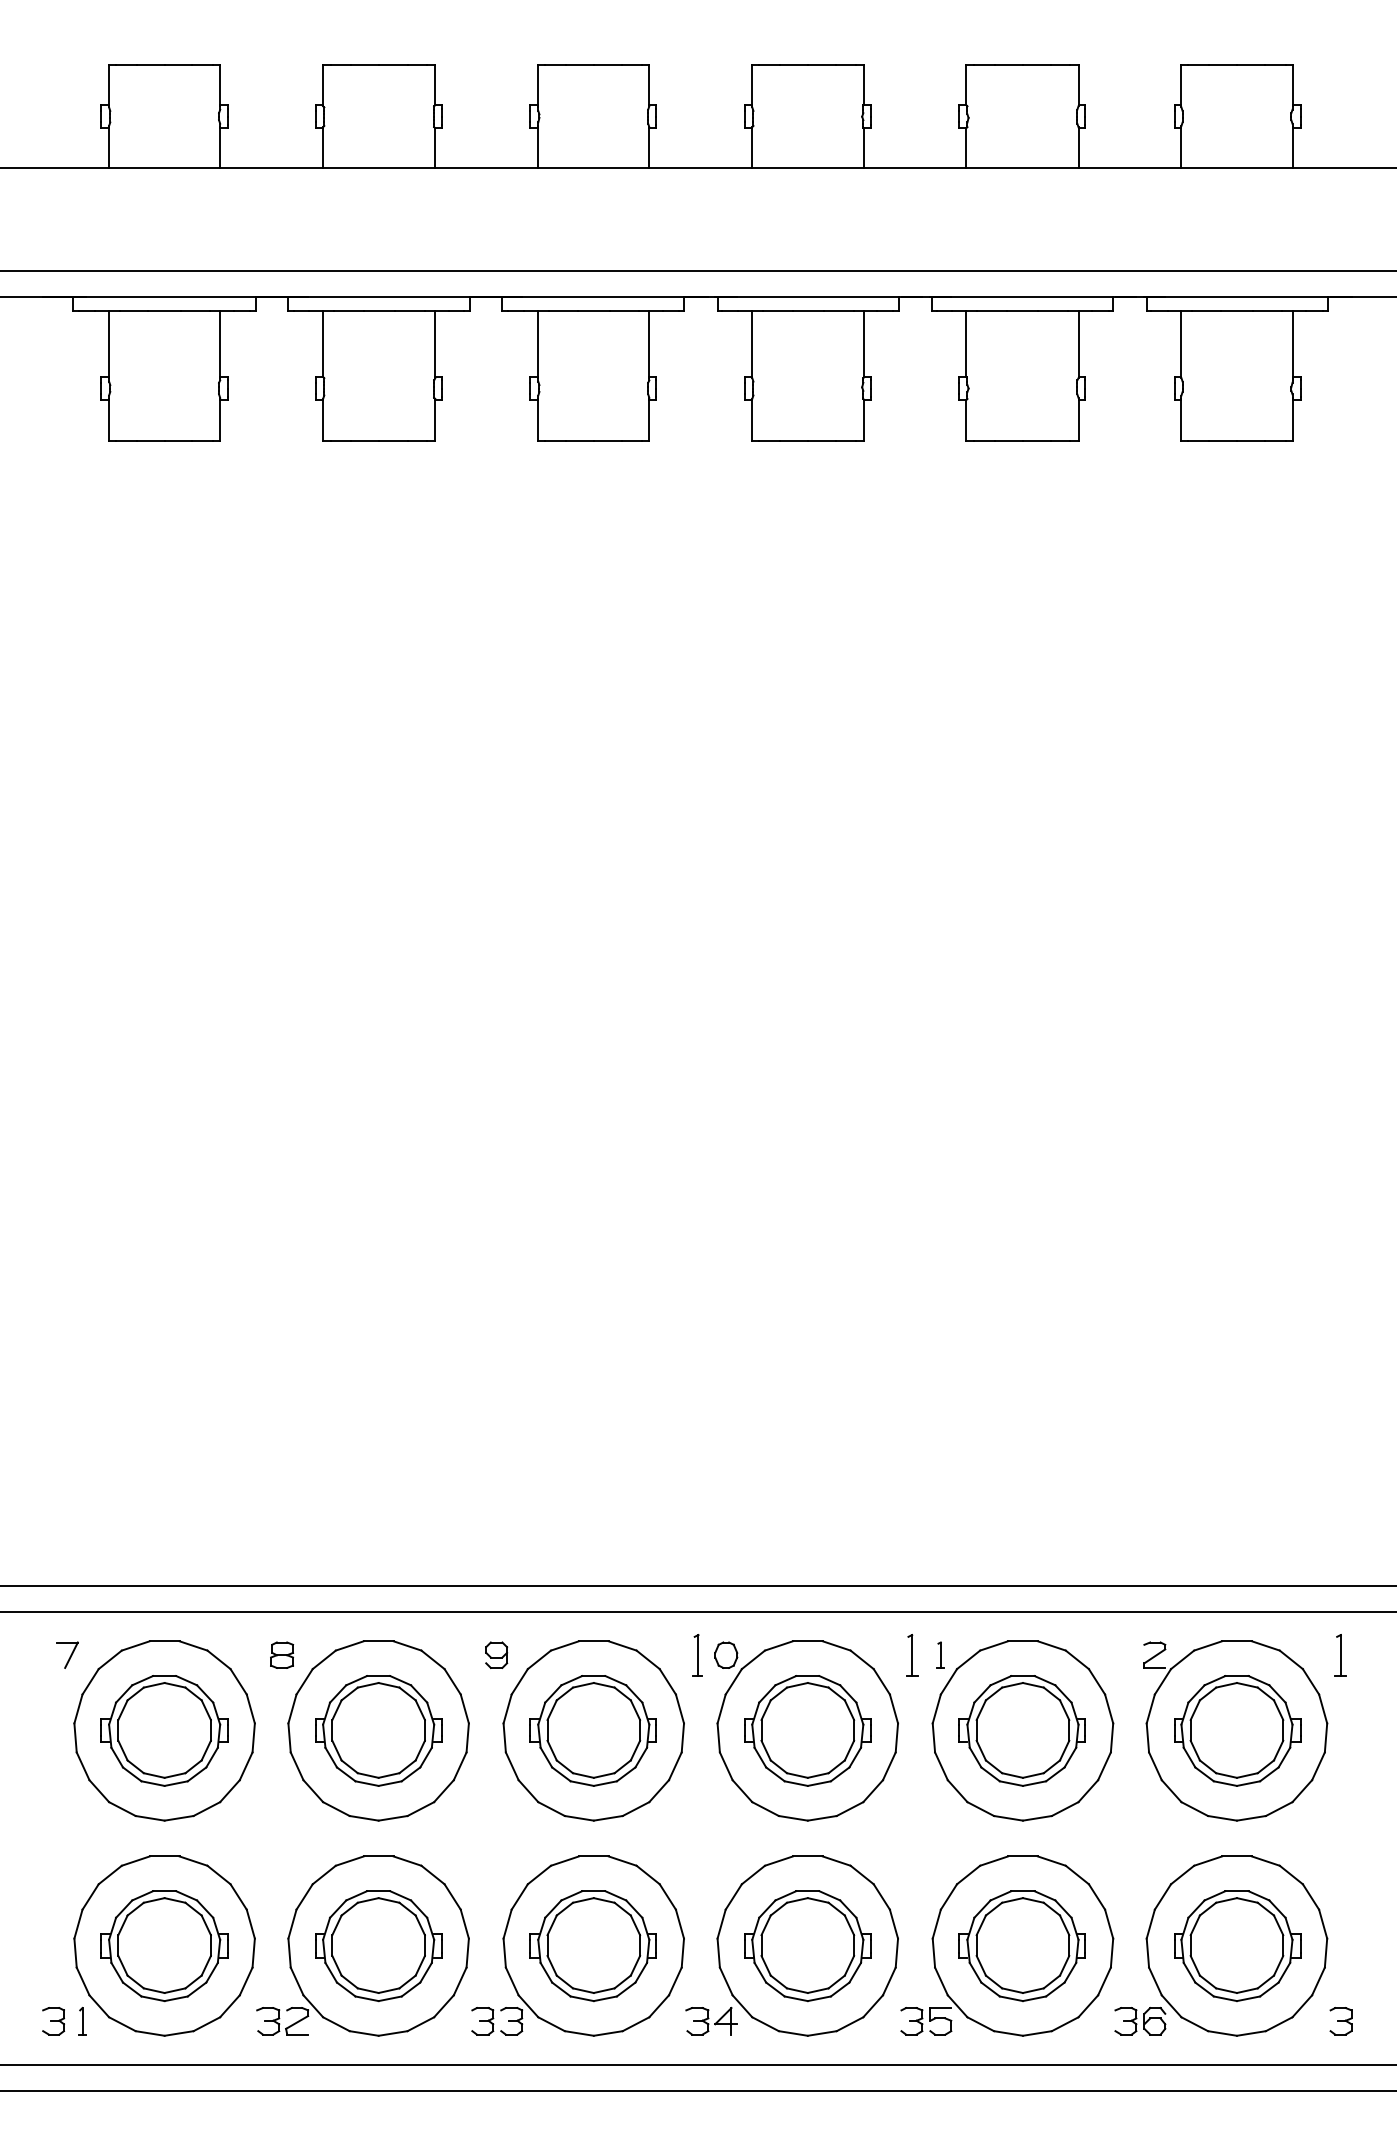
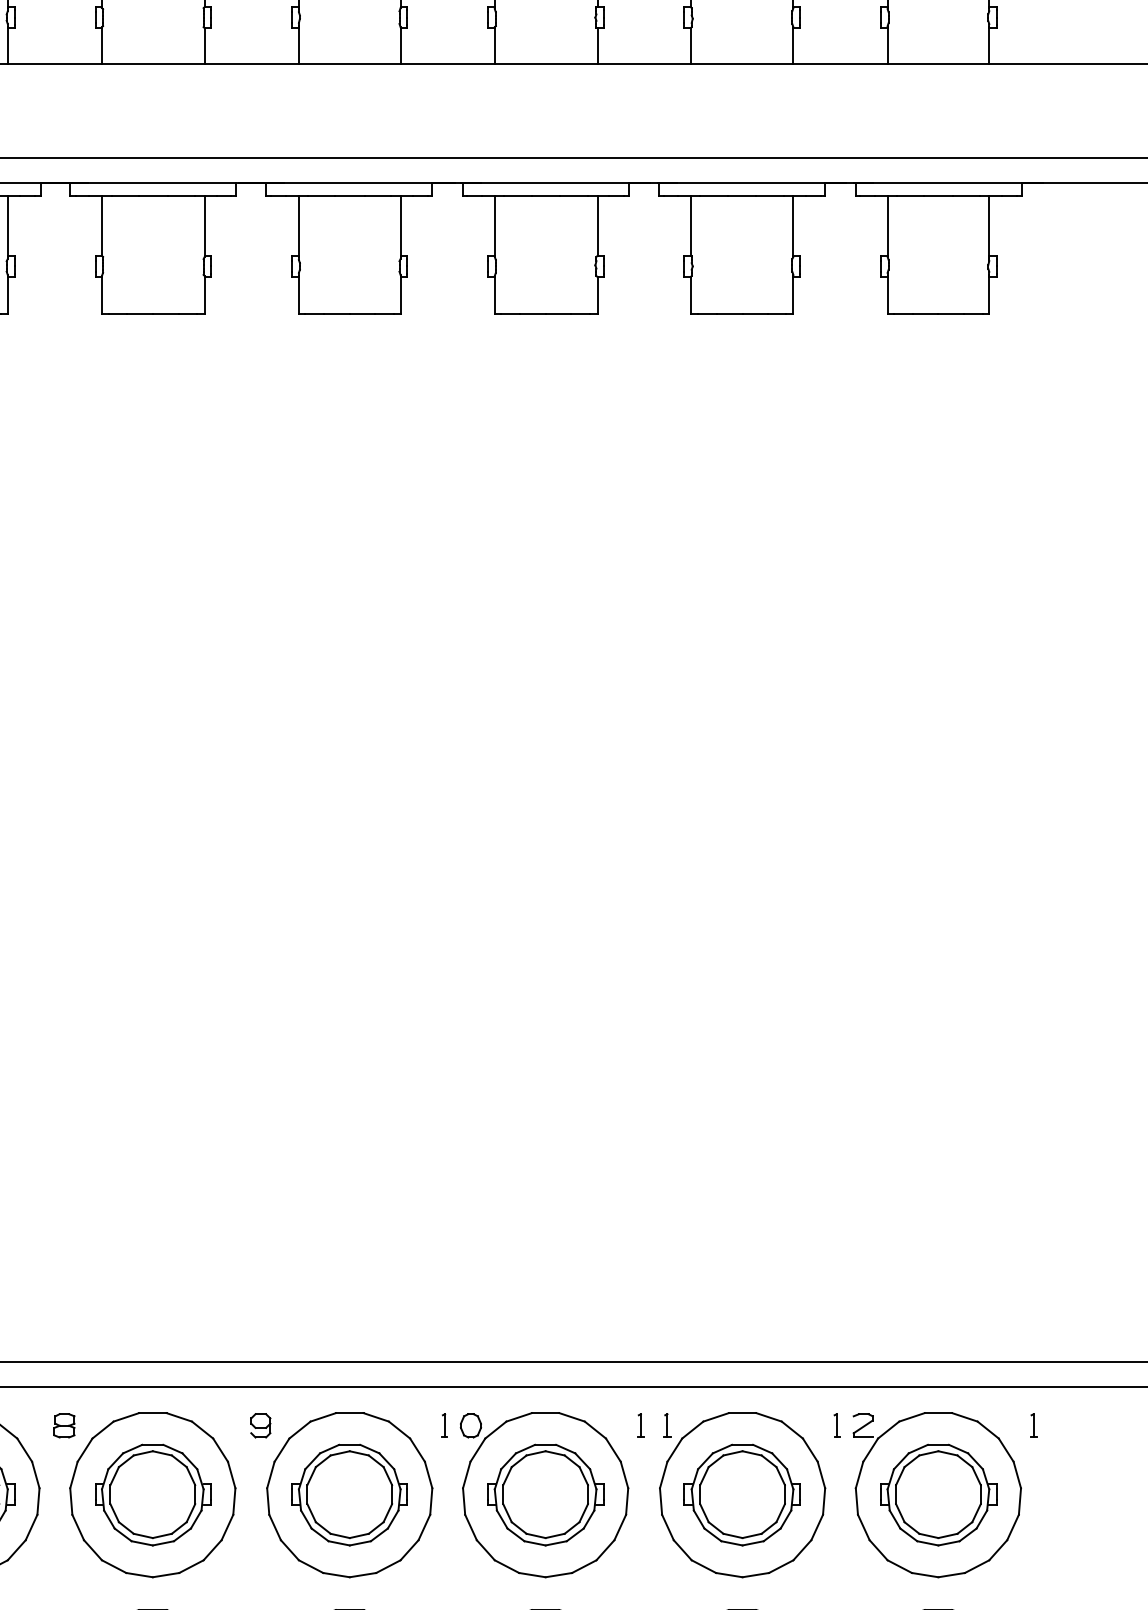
part: (696, 1654) -> (443, 1425), size x0.62
part: (911, 1654) -> (640, 1425), size x0.62
part: (1125, 1654) -> (836, 1425), added
part: (1341, 1654) -> (1034, 1425), size x0.62

